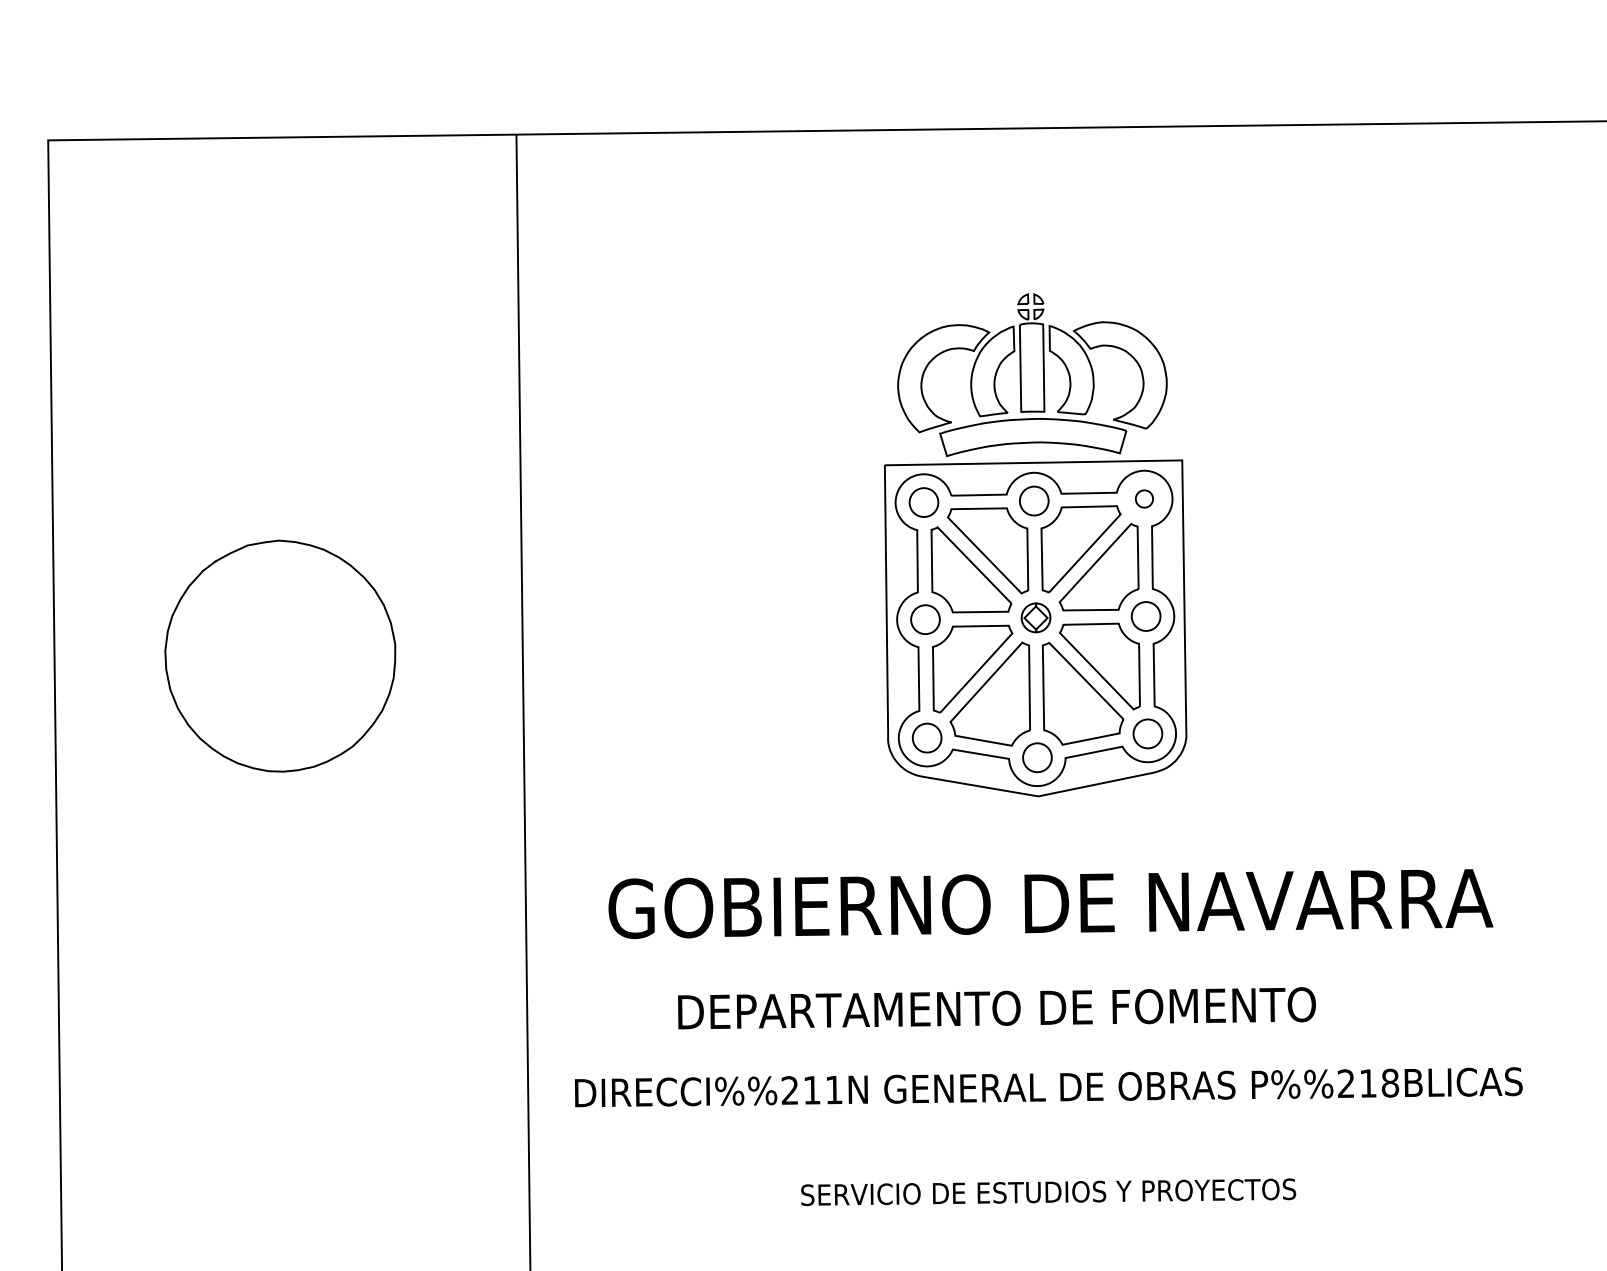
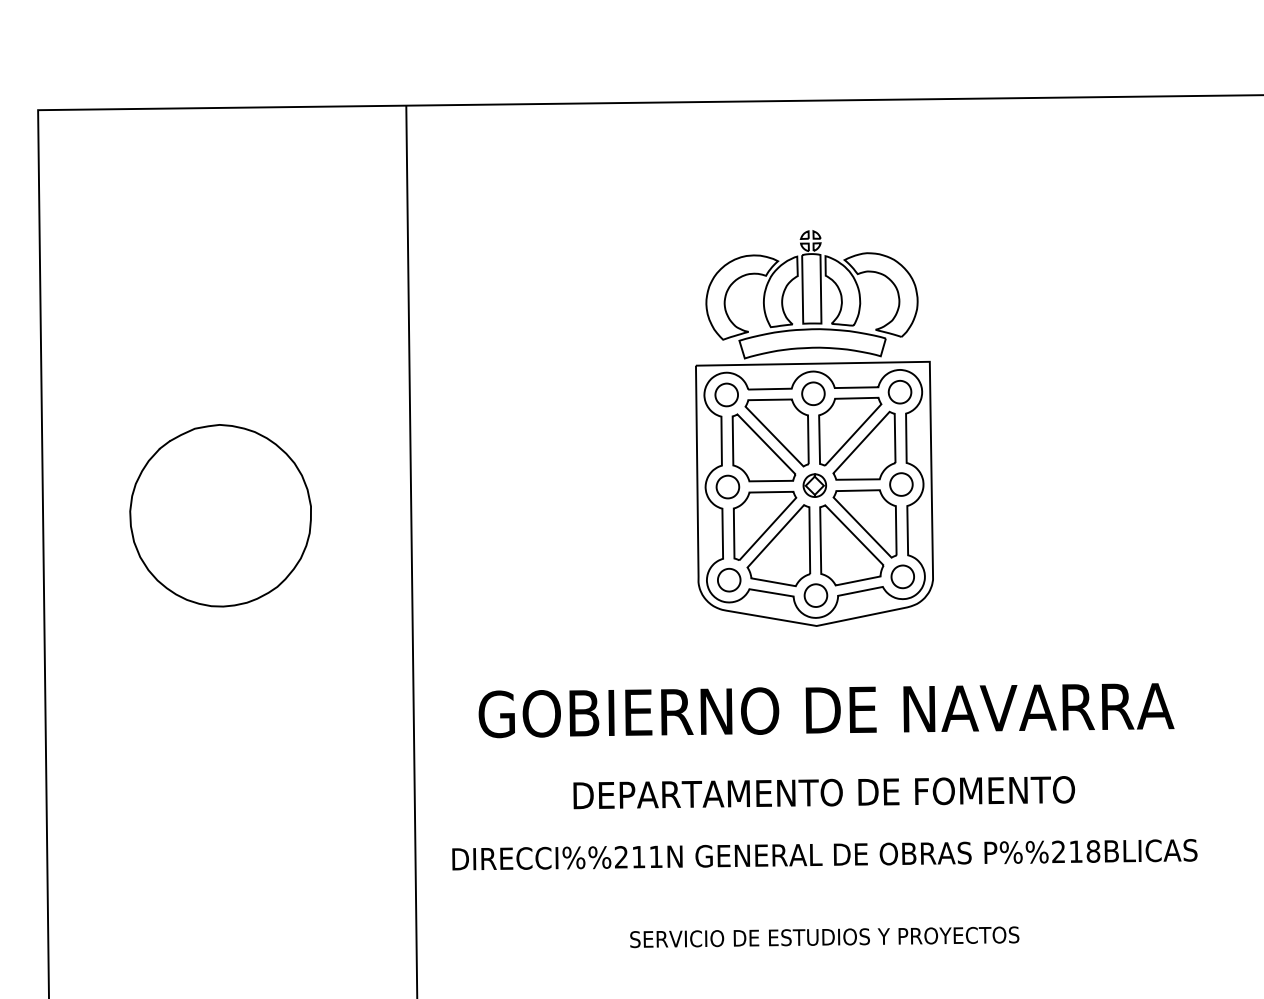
part: (1144, 498) -> (900, 391), size x1.67
text: (996, 1008) -> (823, 792), moved

